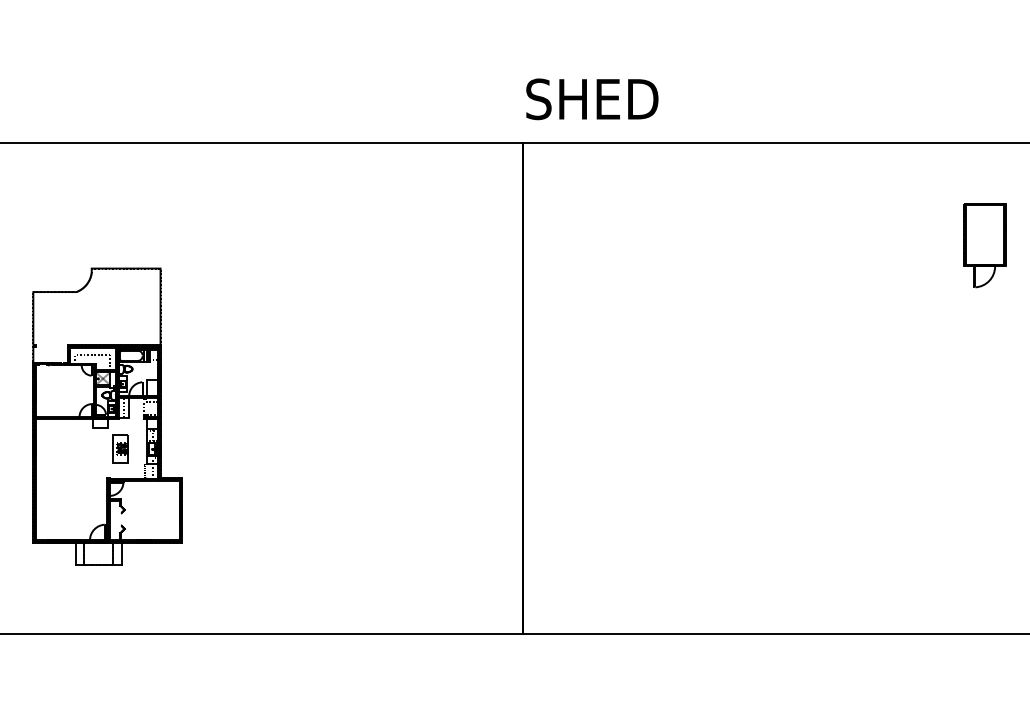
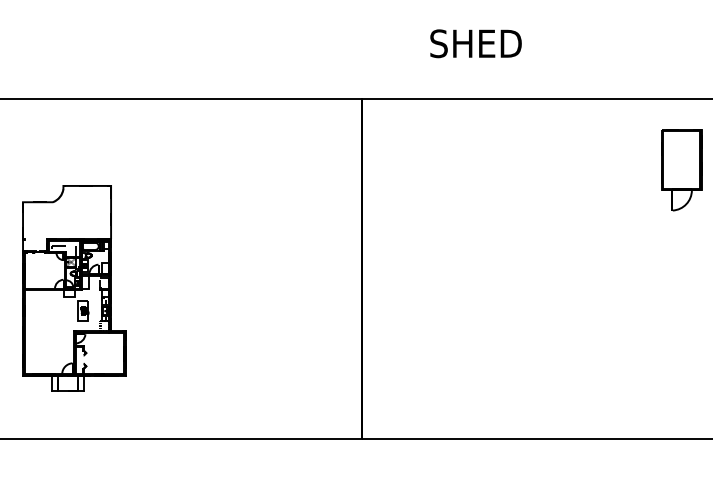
text: (591, 98) -> (475, 43), moved
part: (984, 244) -> (681, 169), size x1.4

